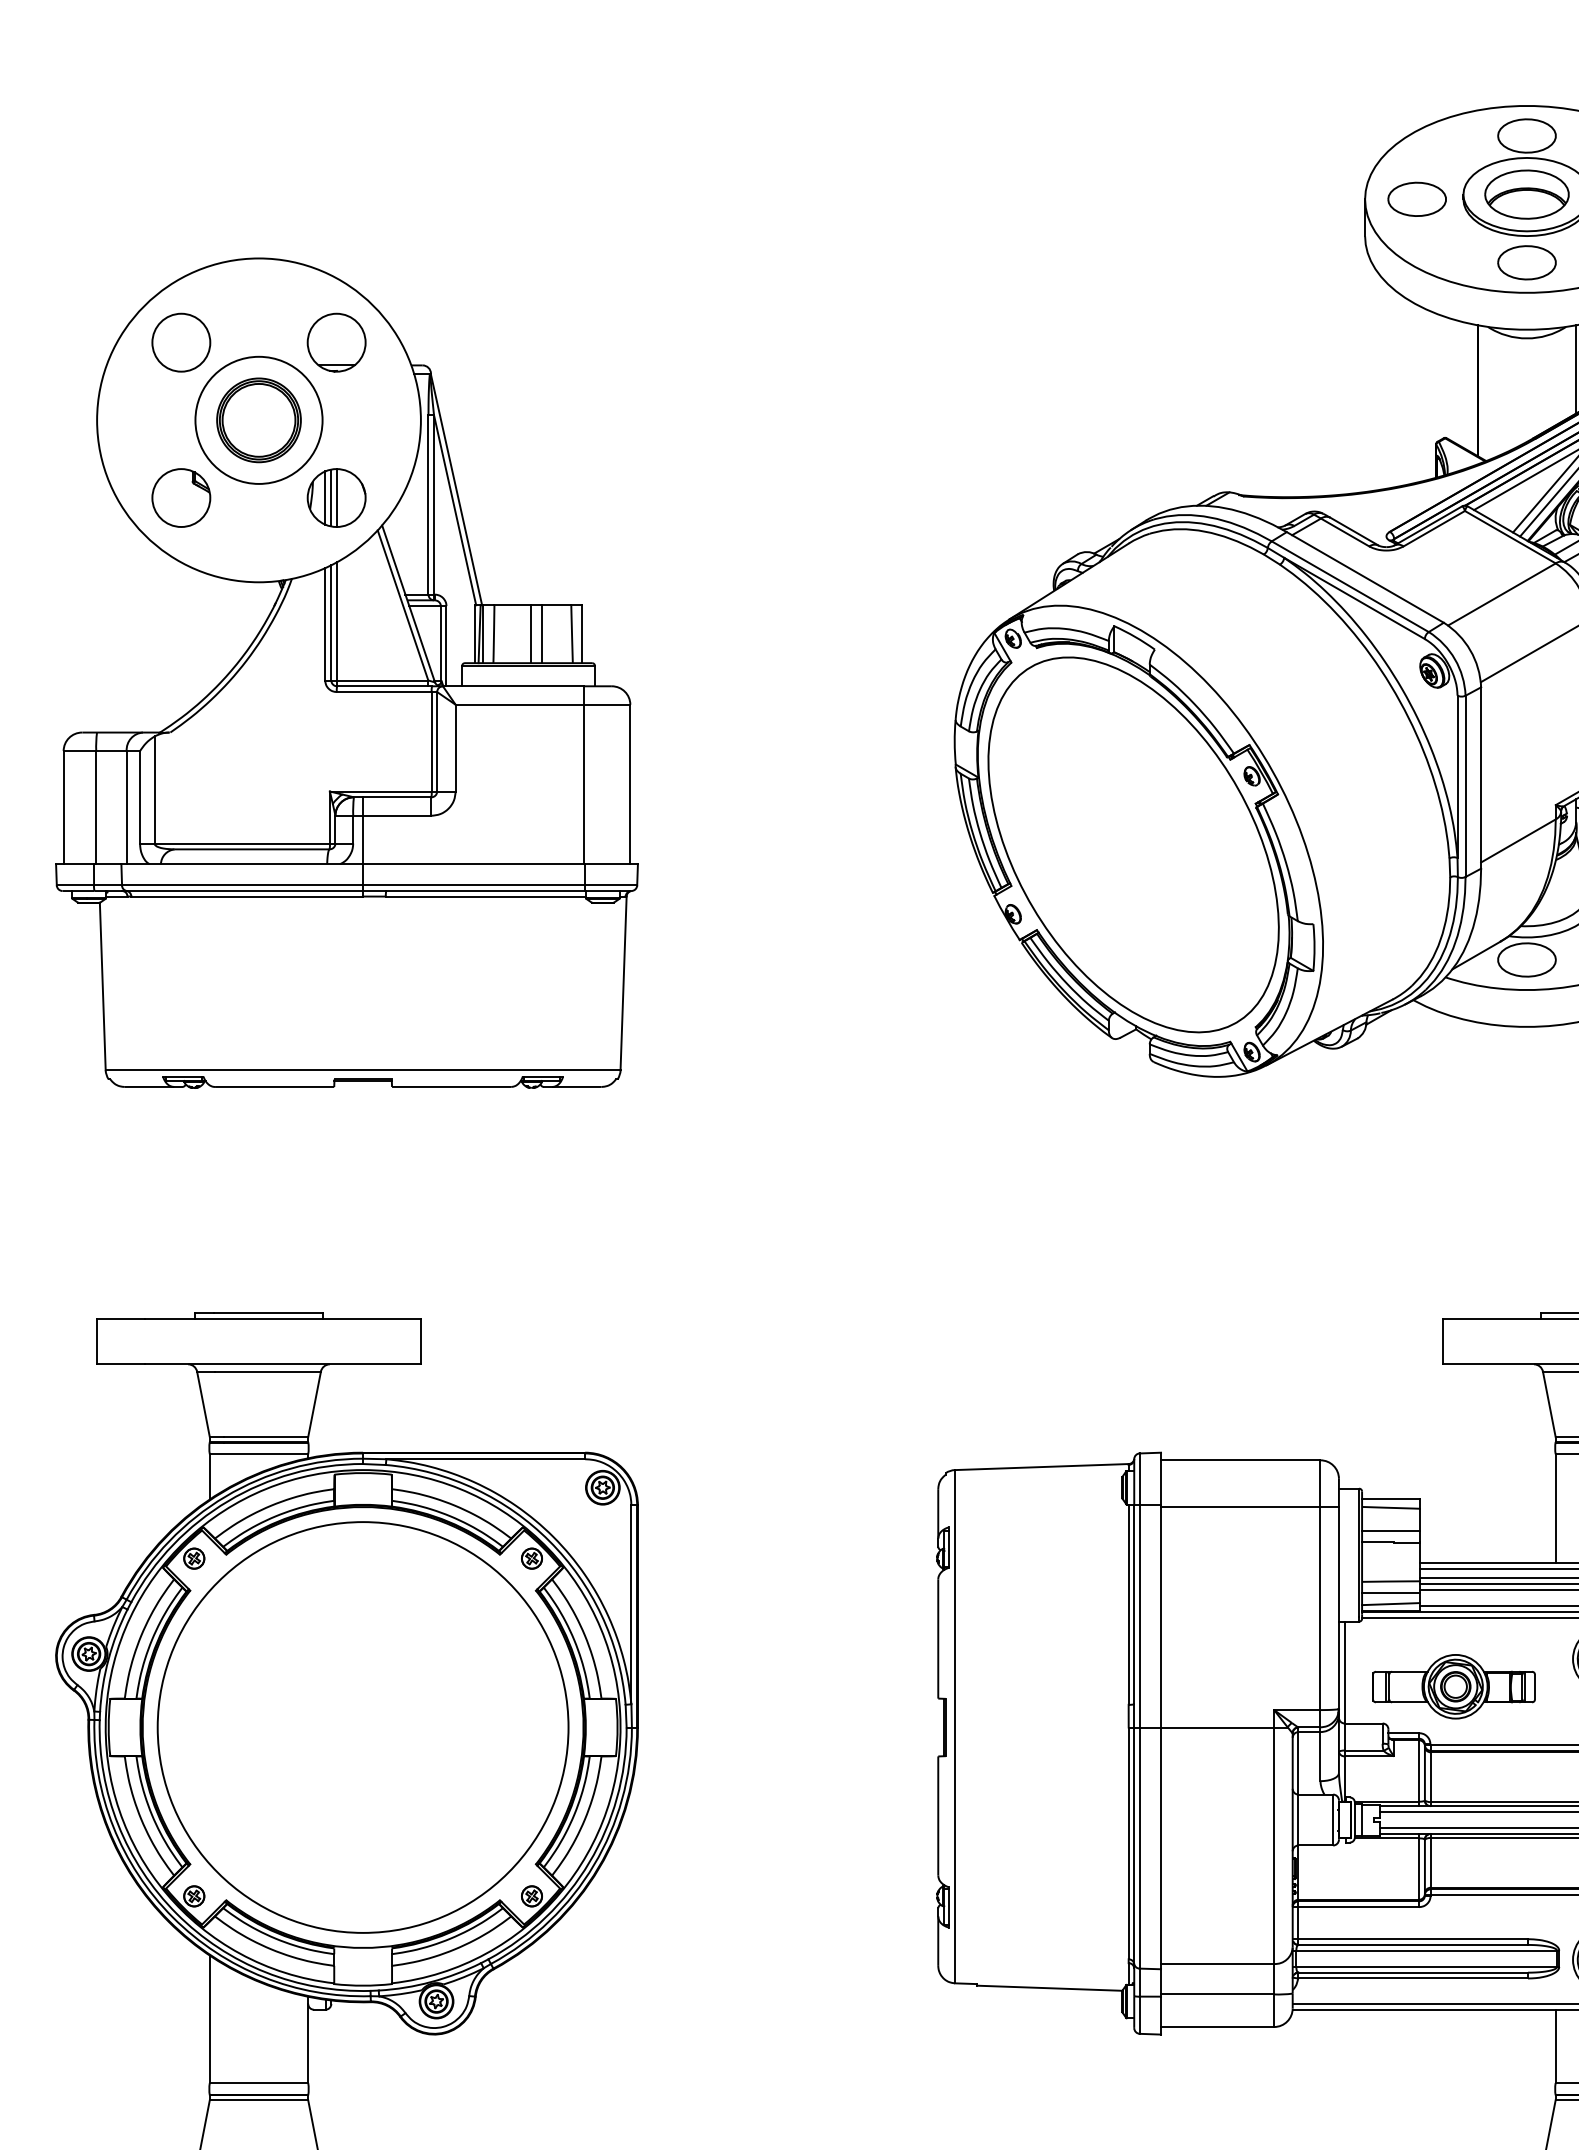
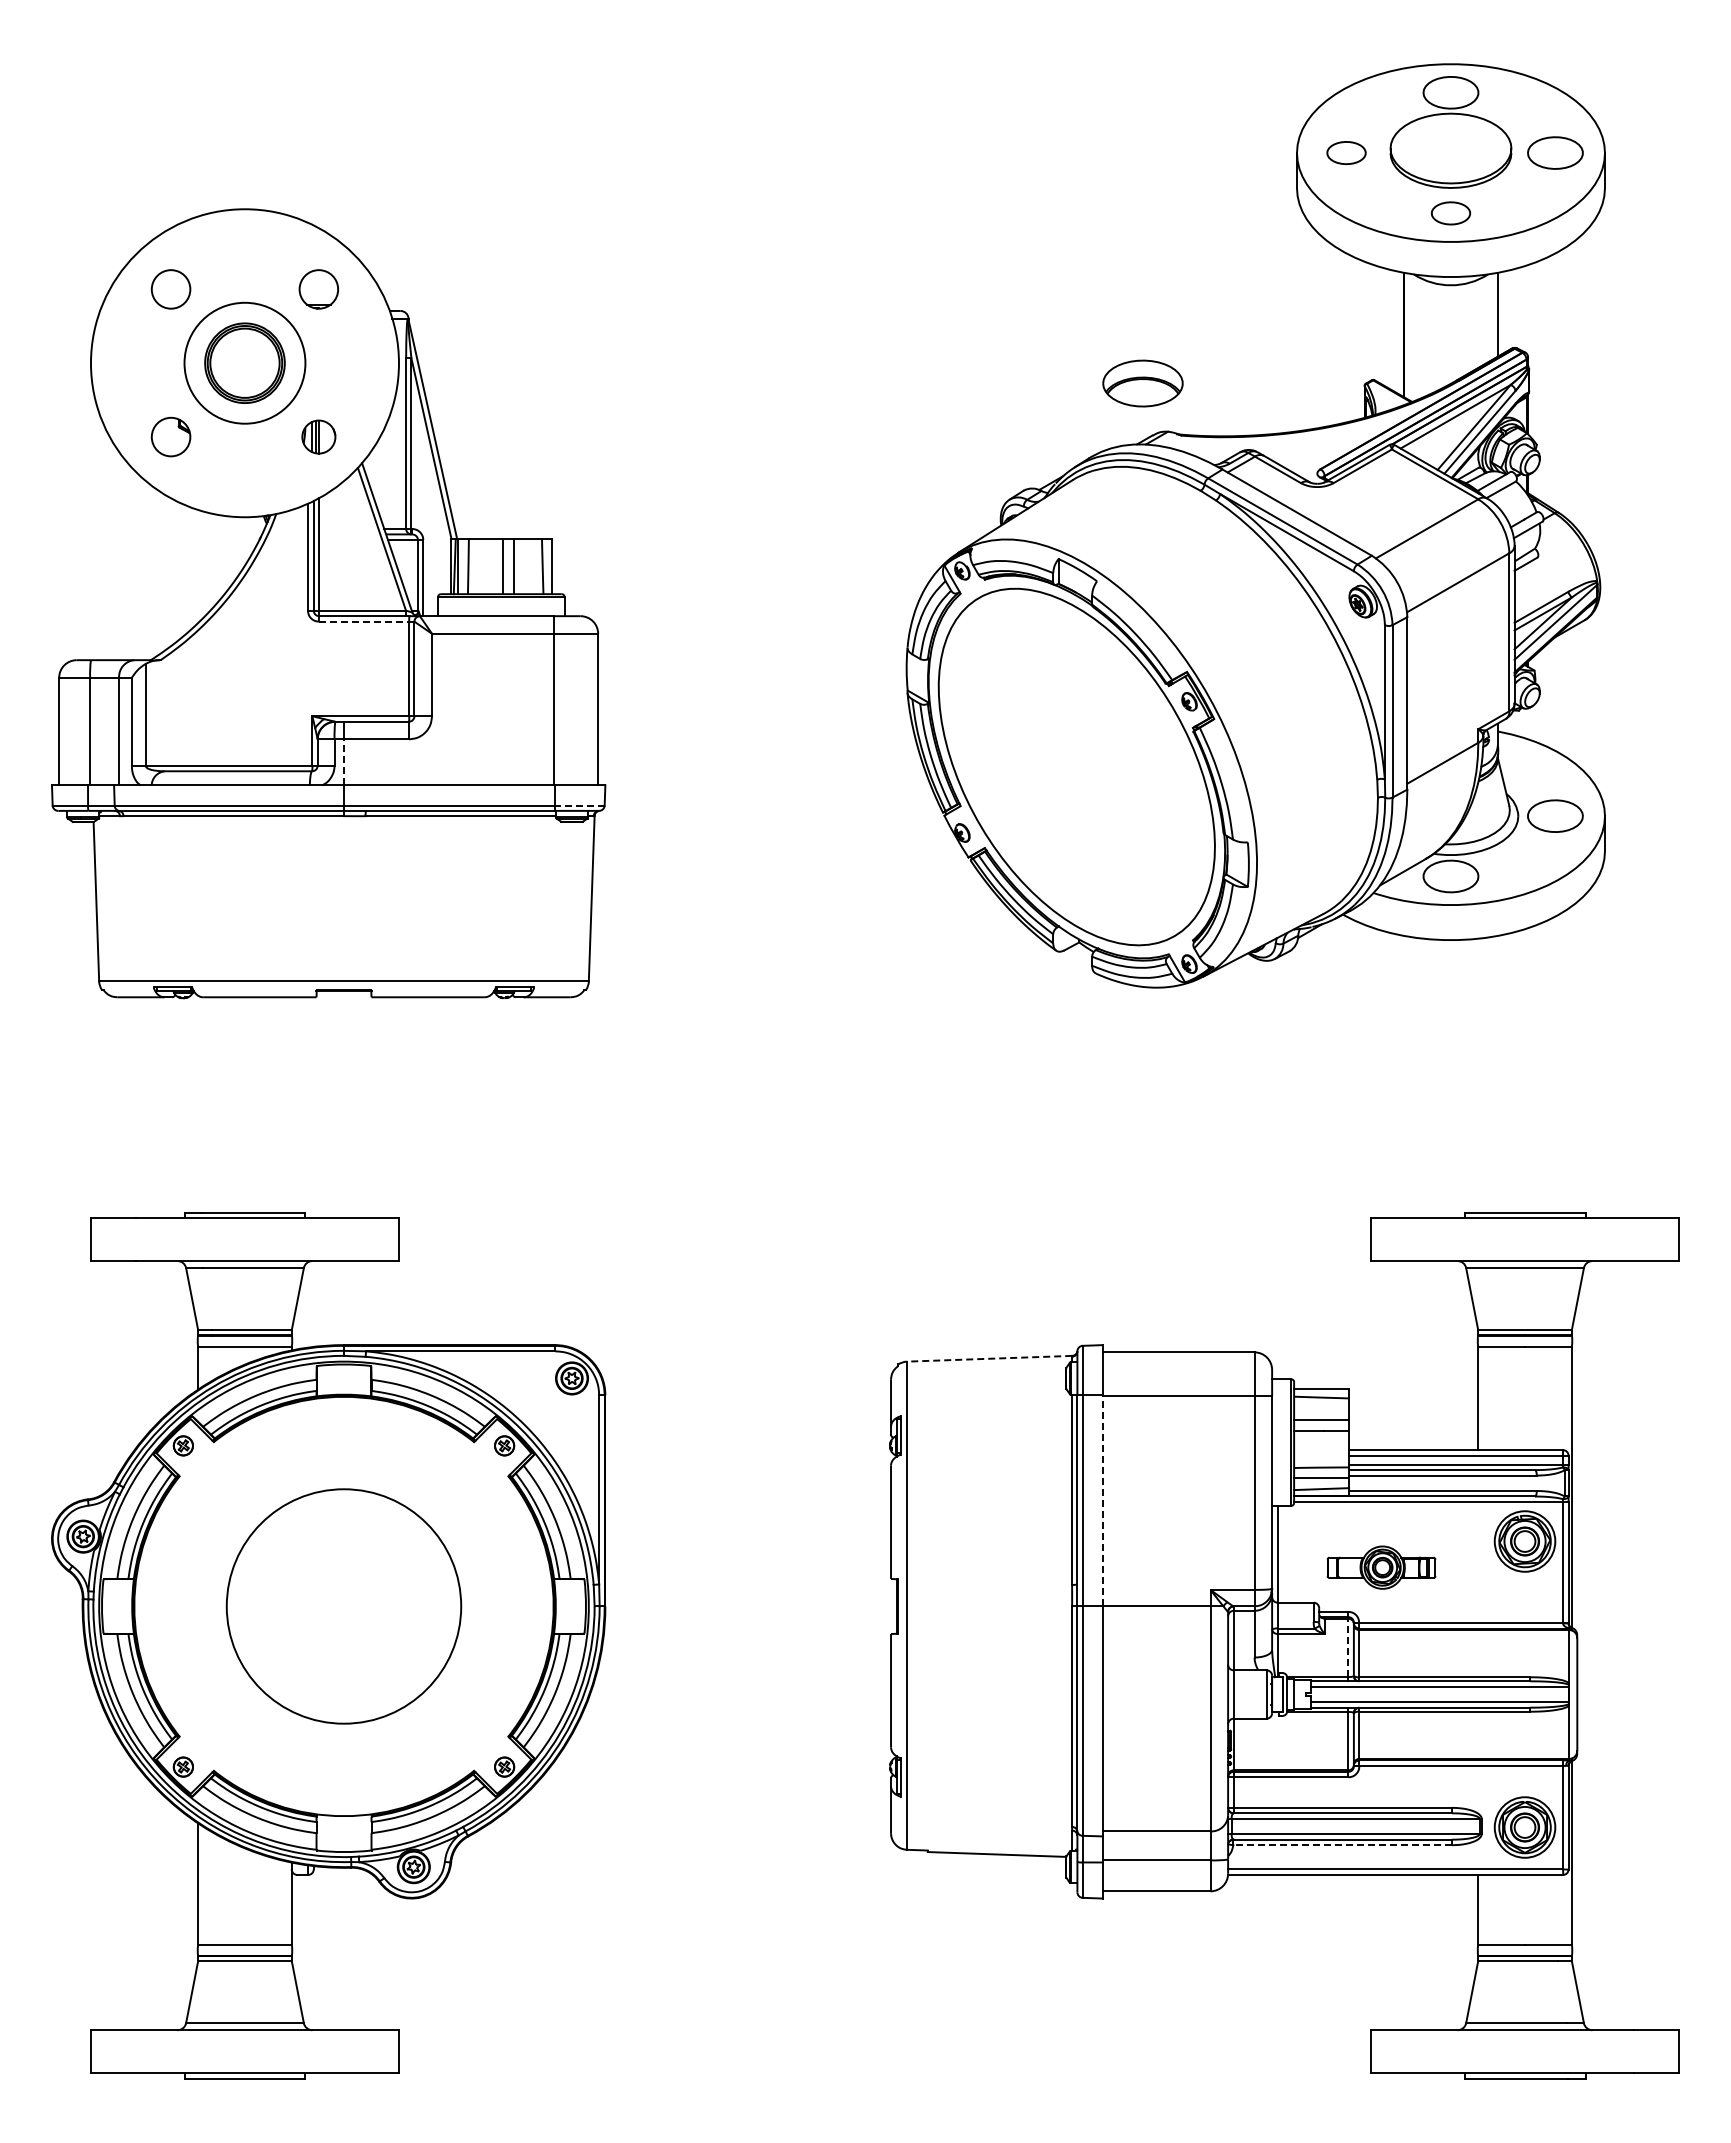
part: (1526, 194) -> (1142, 383), moved
part: (1417, 198) -> (1346, 152), size x0.7
part: (1526, 262) -> (1450, 213), size x0.7
circle: (180, 342) -> (170, 289), size x0.7
part: (336, 342) -> (318, 289), size x0.7
part: (180, 497) -> (170, 436), size x0.7
part: (336, 497) -> (318, 436), size x0.6
line: (384, 691) -> (364, 621), solid -> dashed
line: (363, 839) -> (344, 761), solid -> dashed
line: (610, 885) -> (579, 805), solid -> dashed
line: (1041, 1466) -> (989, 1358), solid -> dashed
line: (1160, 1616) -> (1102, 1500), solid -> dashed
part: (1453, 1686) -> (1381, 1567), size x0.7
circle: (362, 1727) -> (343, 1606), size x0.6
line: (1419, 1770) -> (1348, 1647), solid -> dashed
line: (1412, 1978) -> (1342, 1845), solid -> dashed

